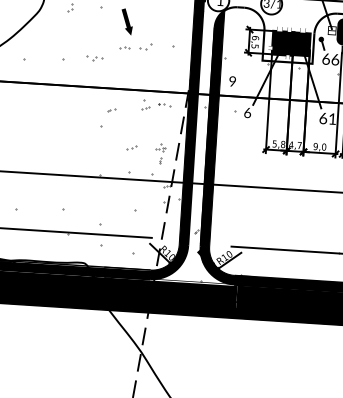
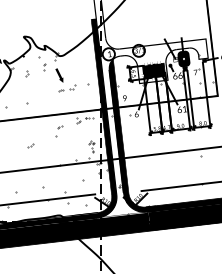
part: (93, 58) -> (44, 99), removed
part: (130, 147) -> (30, 145), moved

